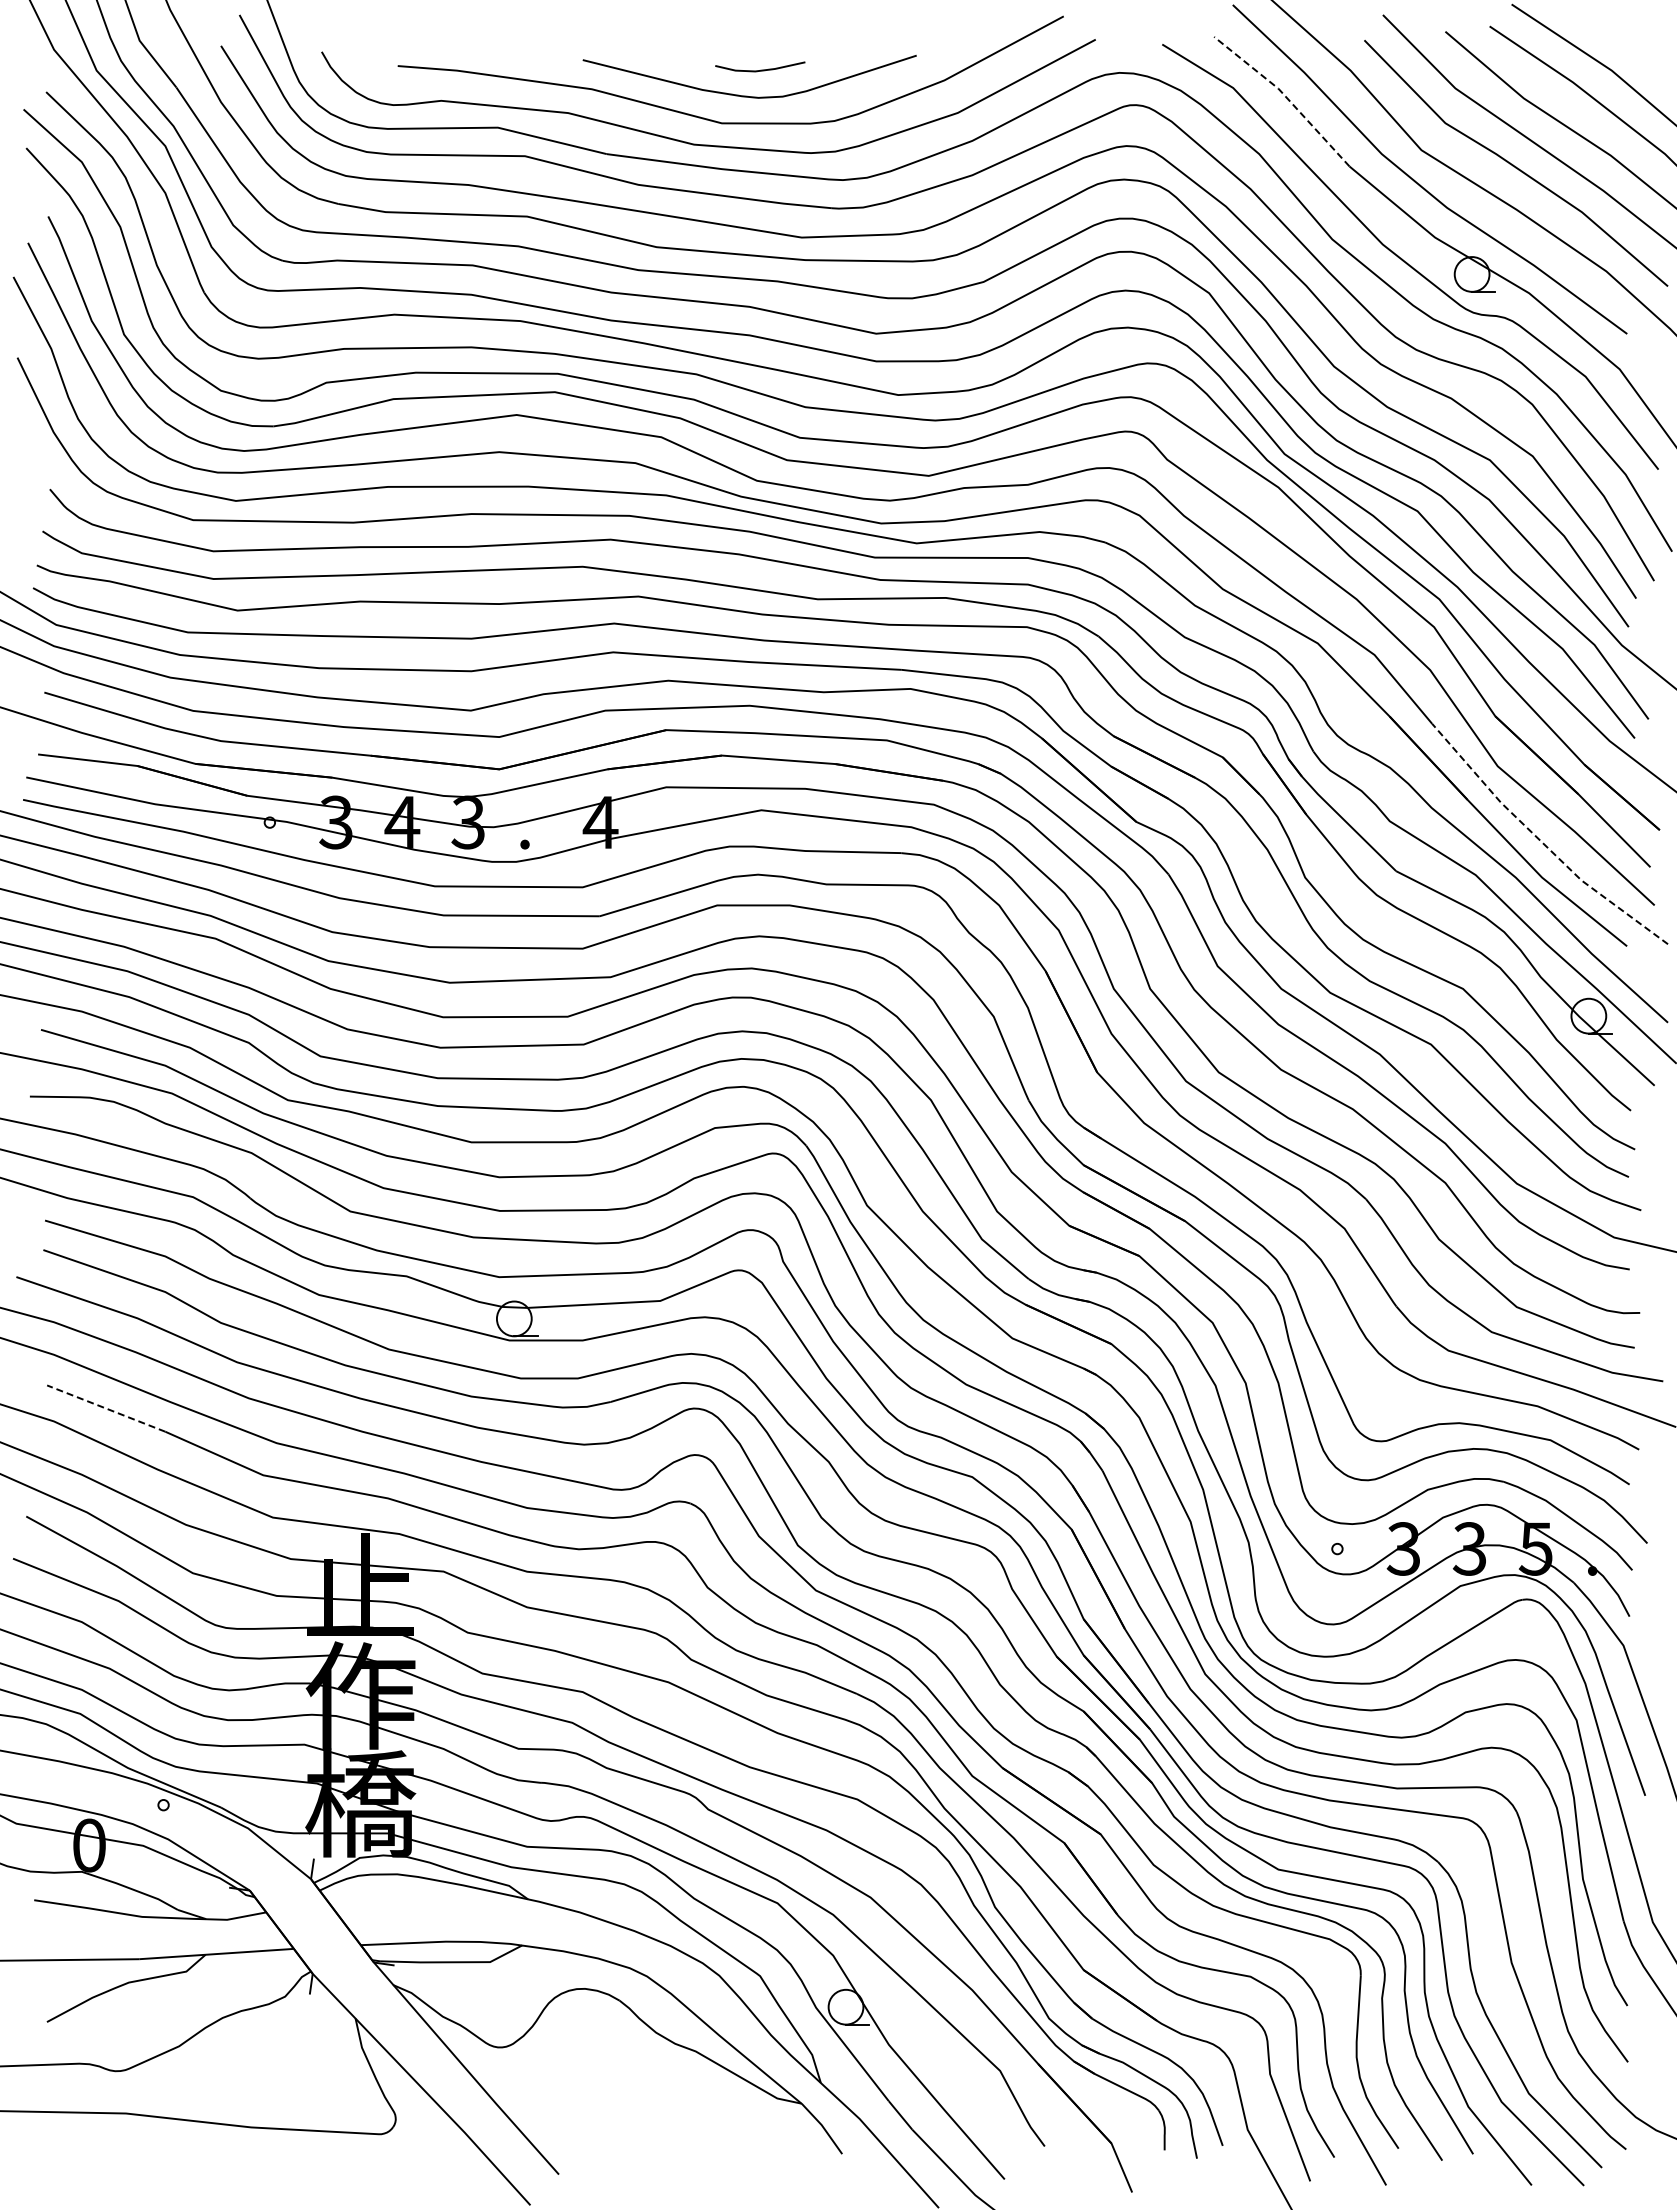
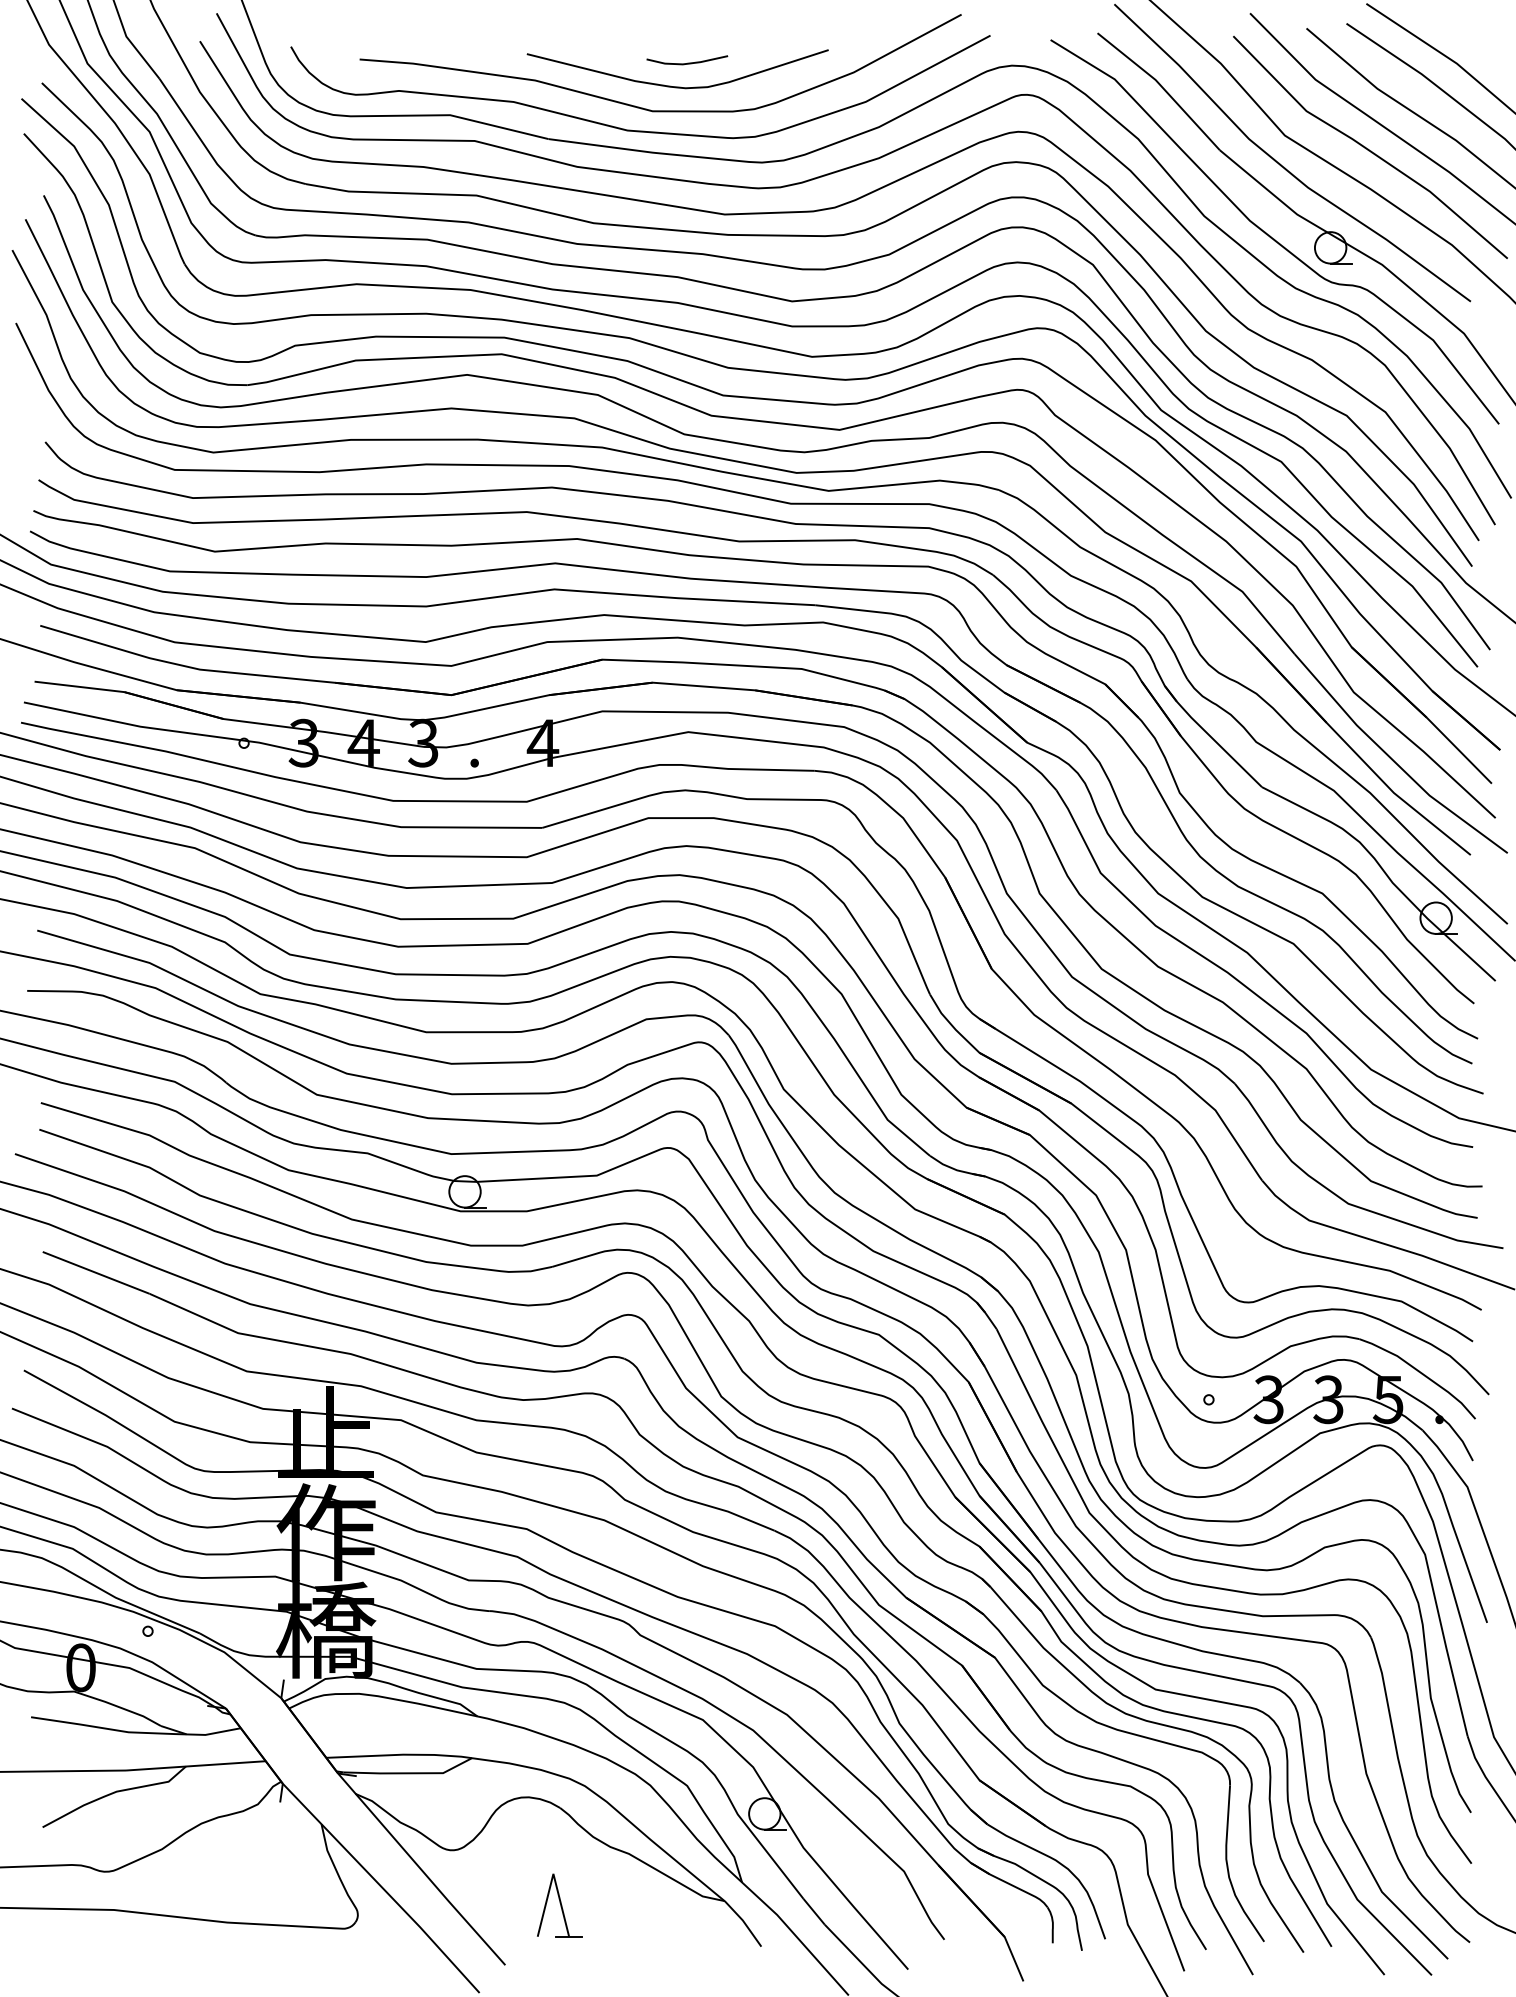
line: (1285, 96) -> (1161, 87), dashed -> solid
line: (1542, 842) -> (1394, 761), dashed -> solid
line: (106, 1408) -> (96, 1272), dashed -> solid
part: (619, 2108) -> (560, 1905), added

